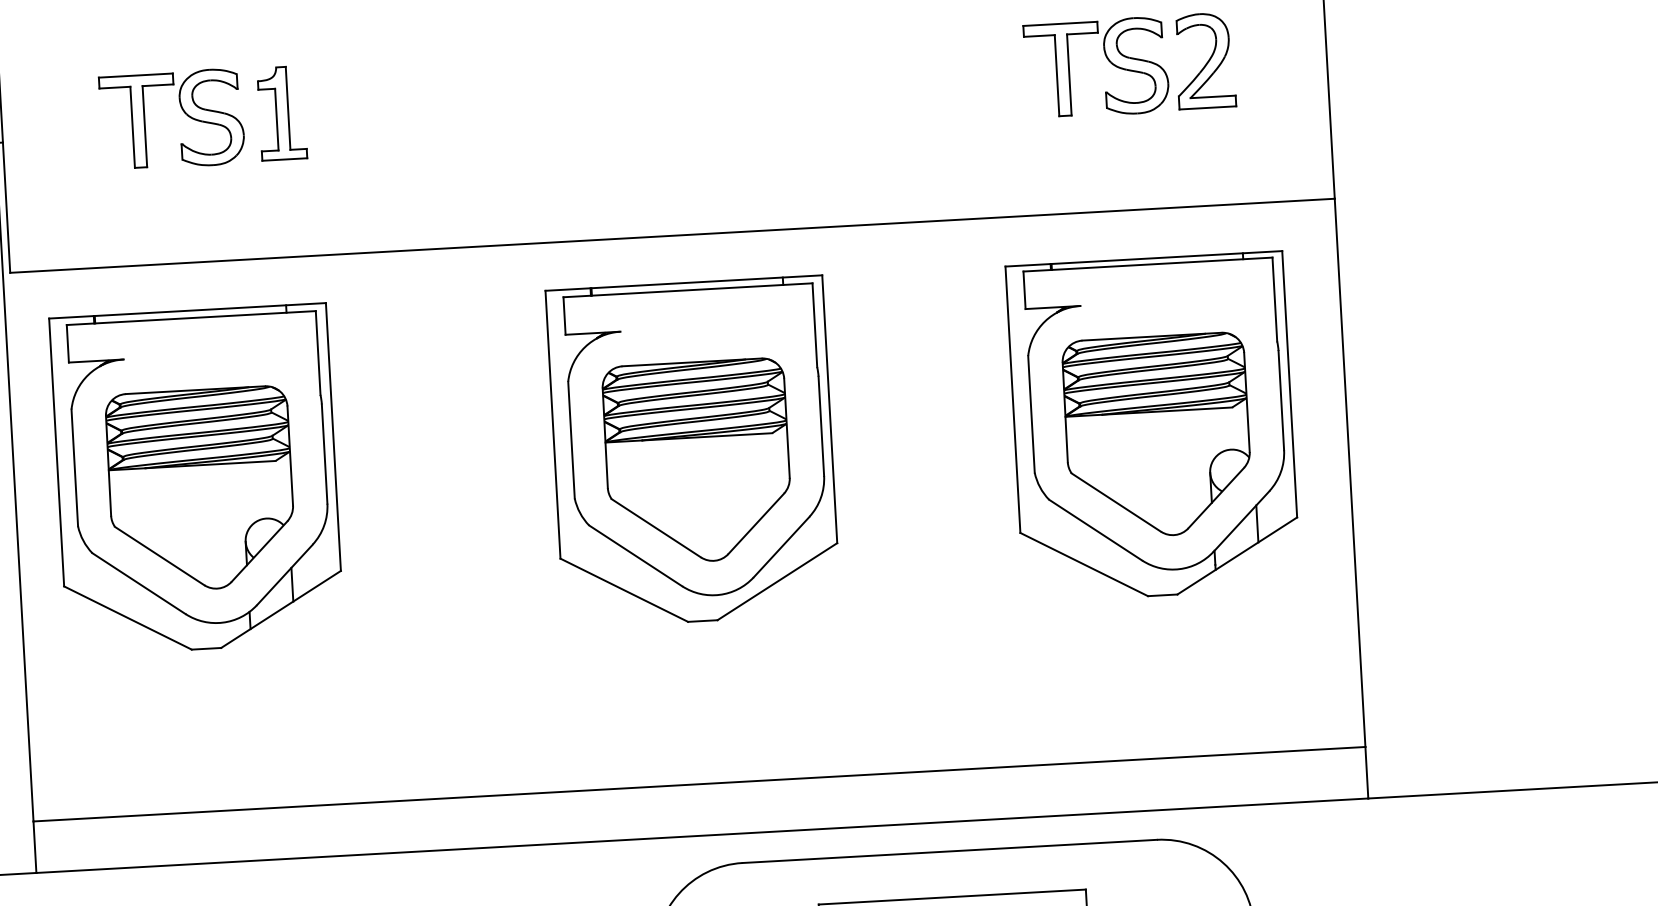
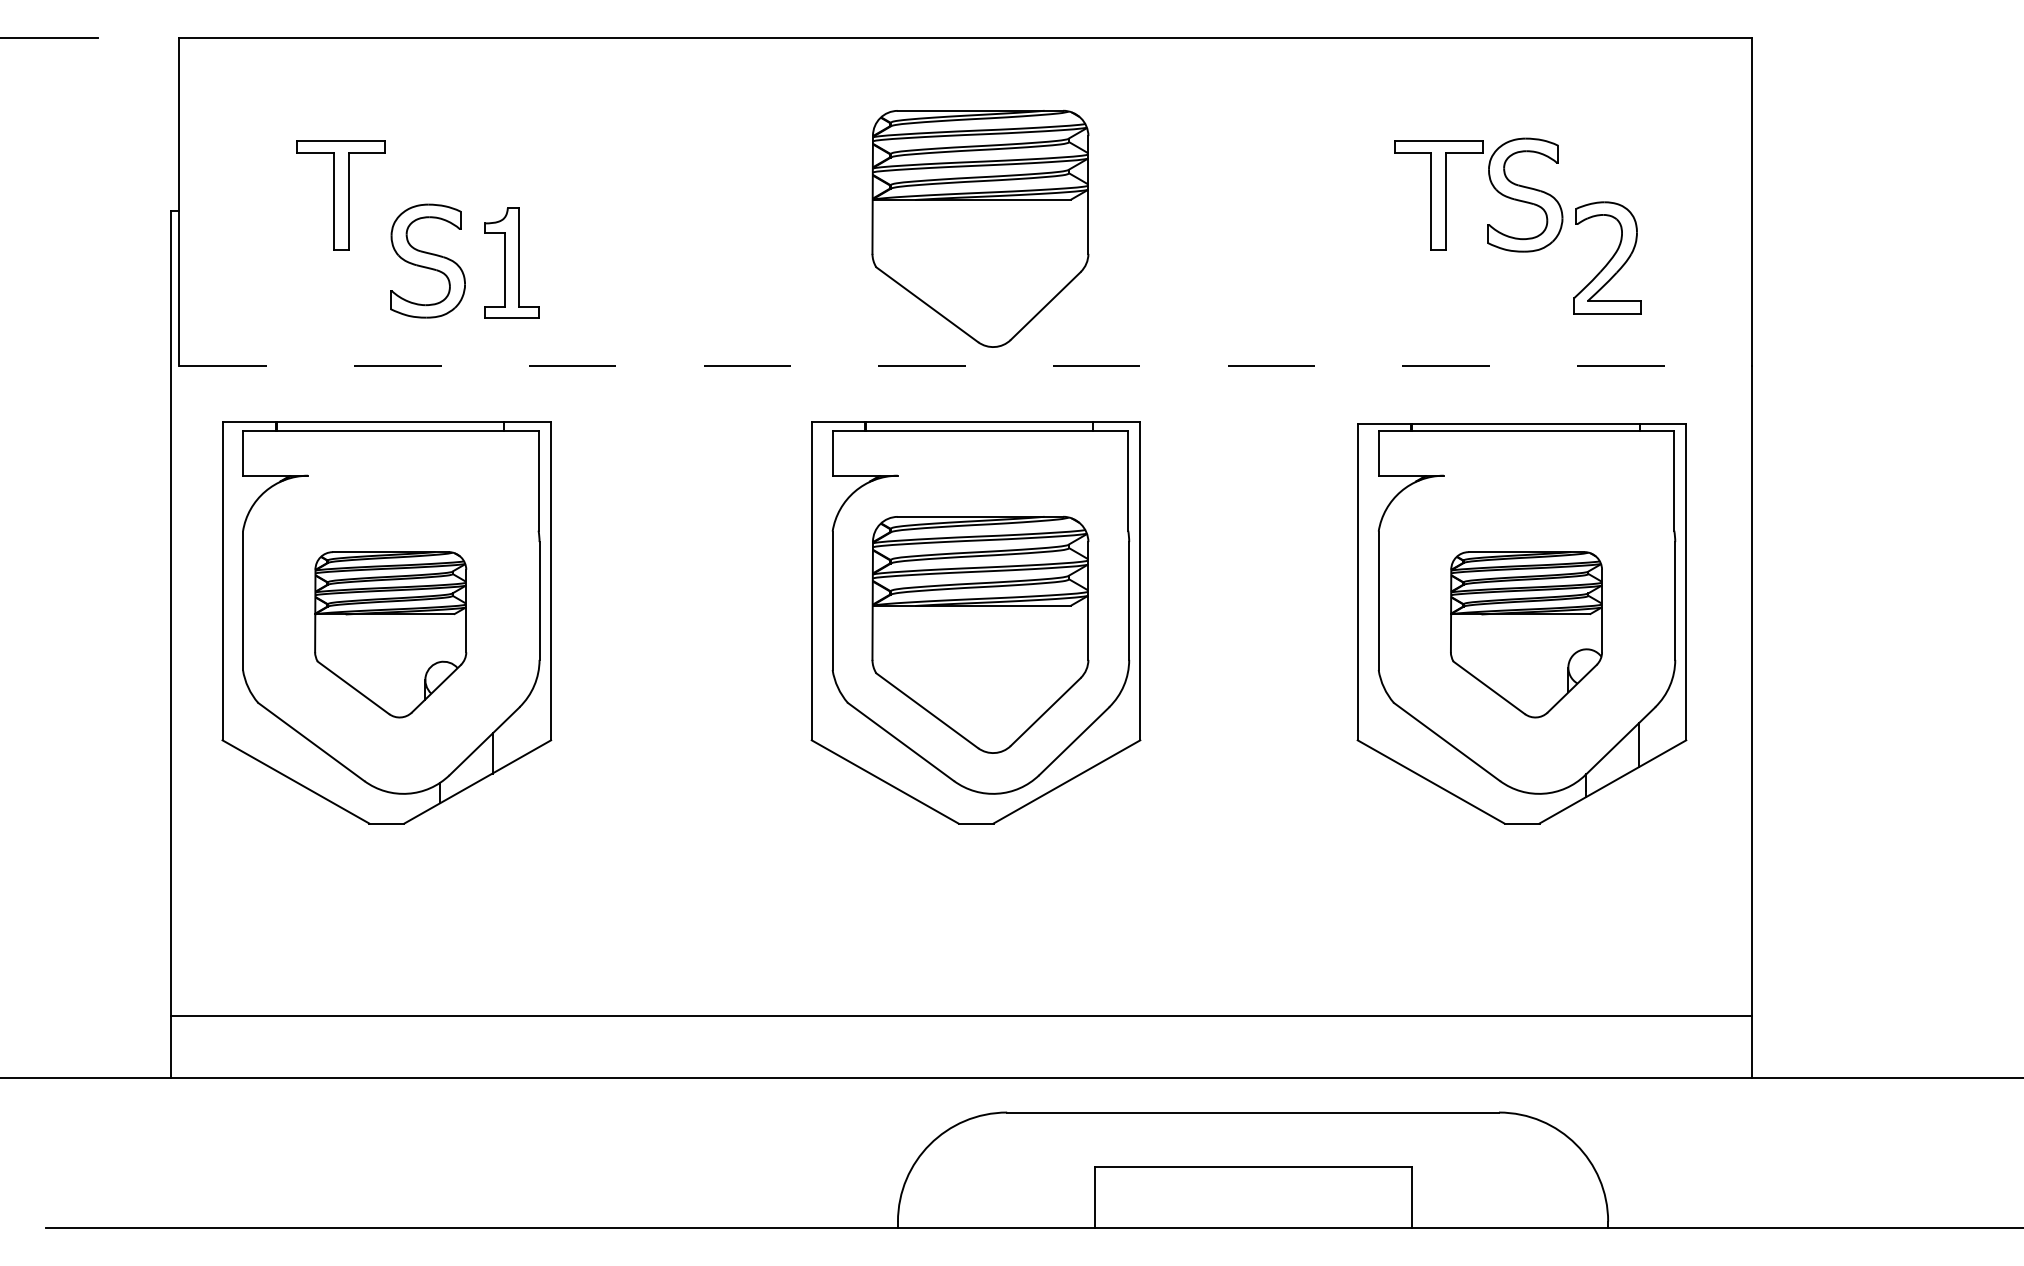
part: (1205, 60) -> (1607, 257), moved
part: (281, 112) -> (511, 262), moved
part: (211, 116) -> (427, 260), moved
part: (678, 119) -> (980, 228), added
line: (673, 235) -> (966, 365), solid -> dashed
part: (1157, 435) -> (1526, 634), size x0.7
part: (200, 489) -> (390, 634), size x0.7

